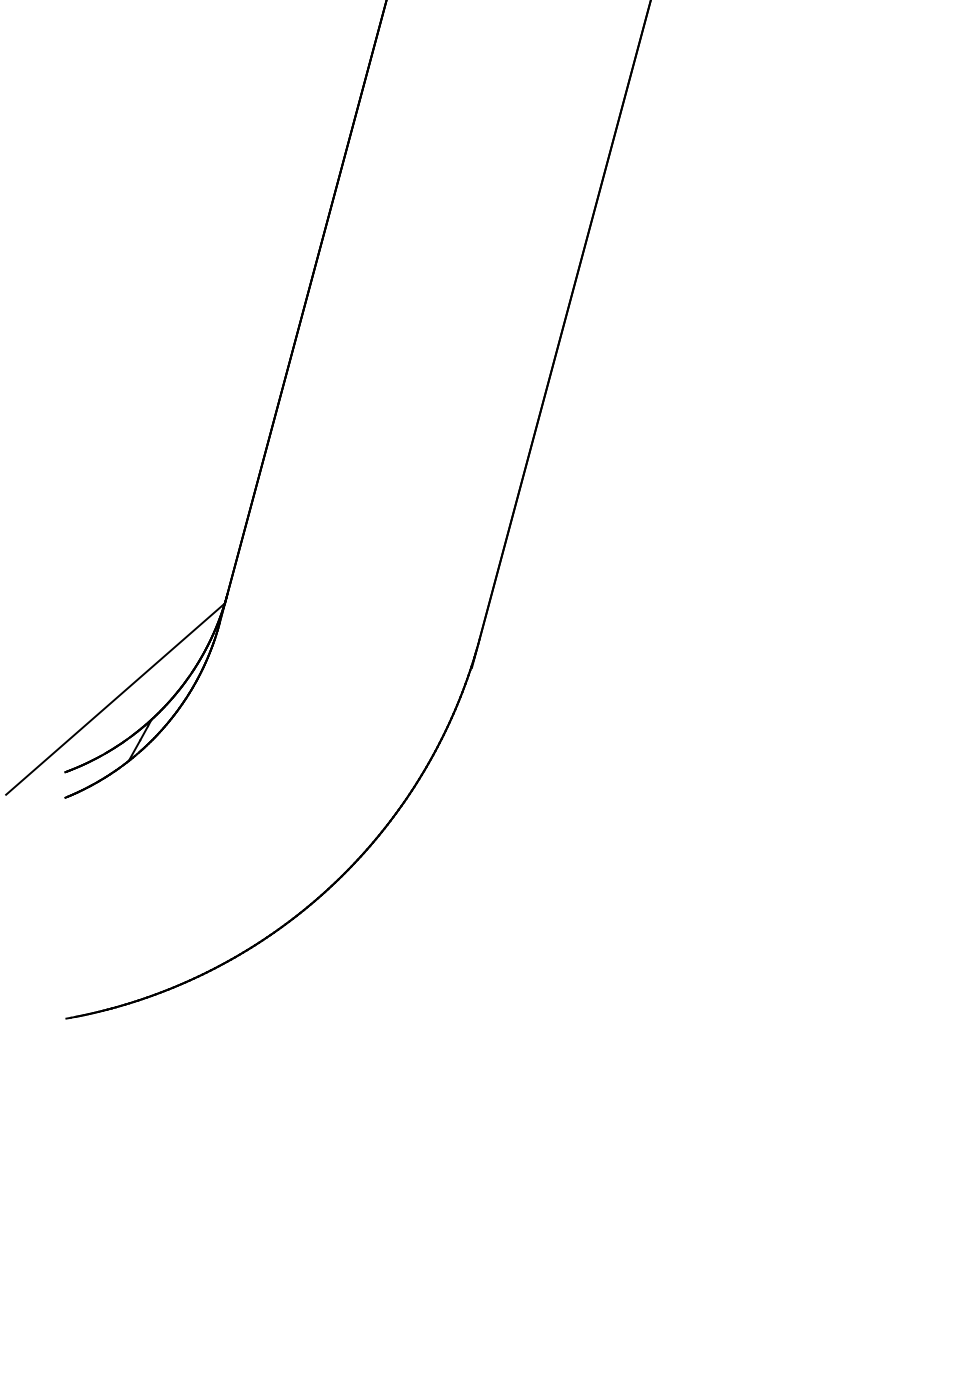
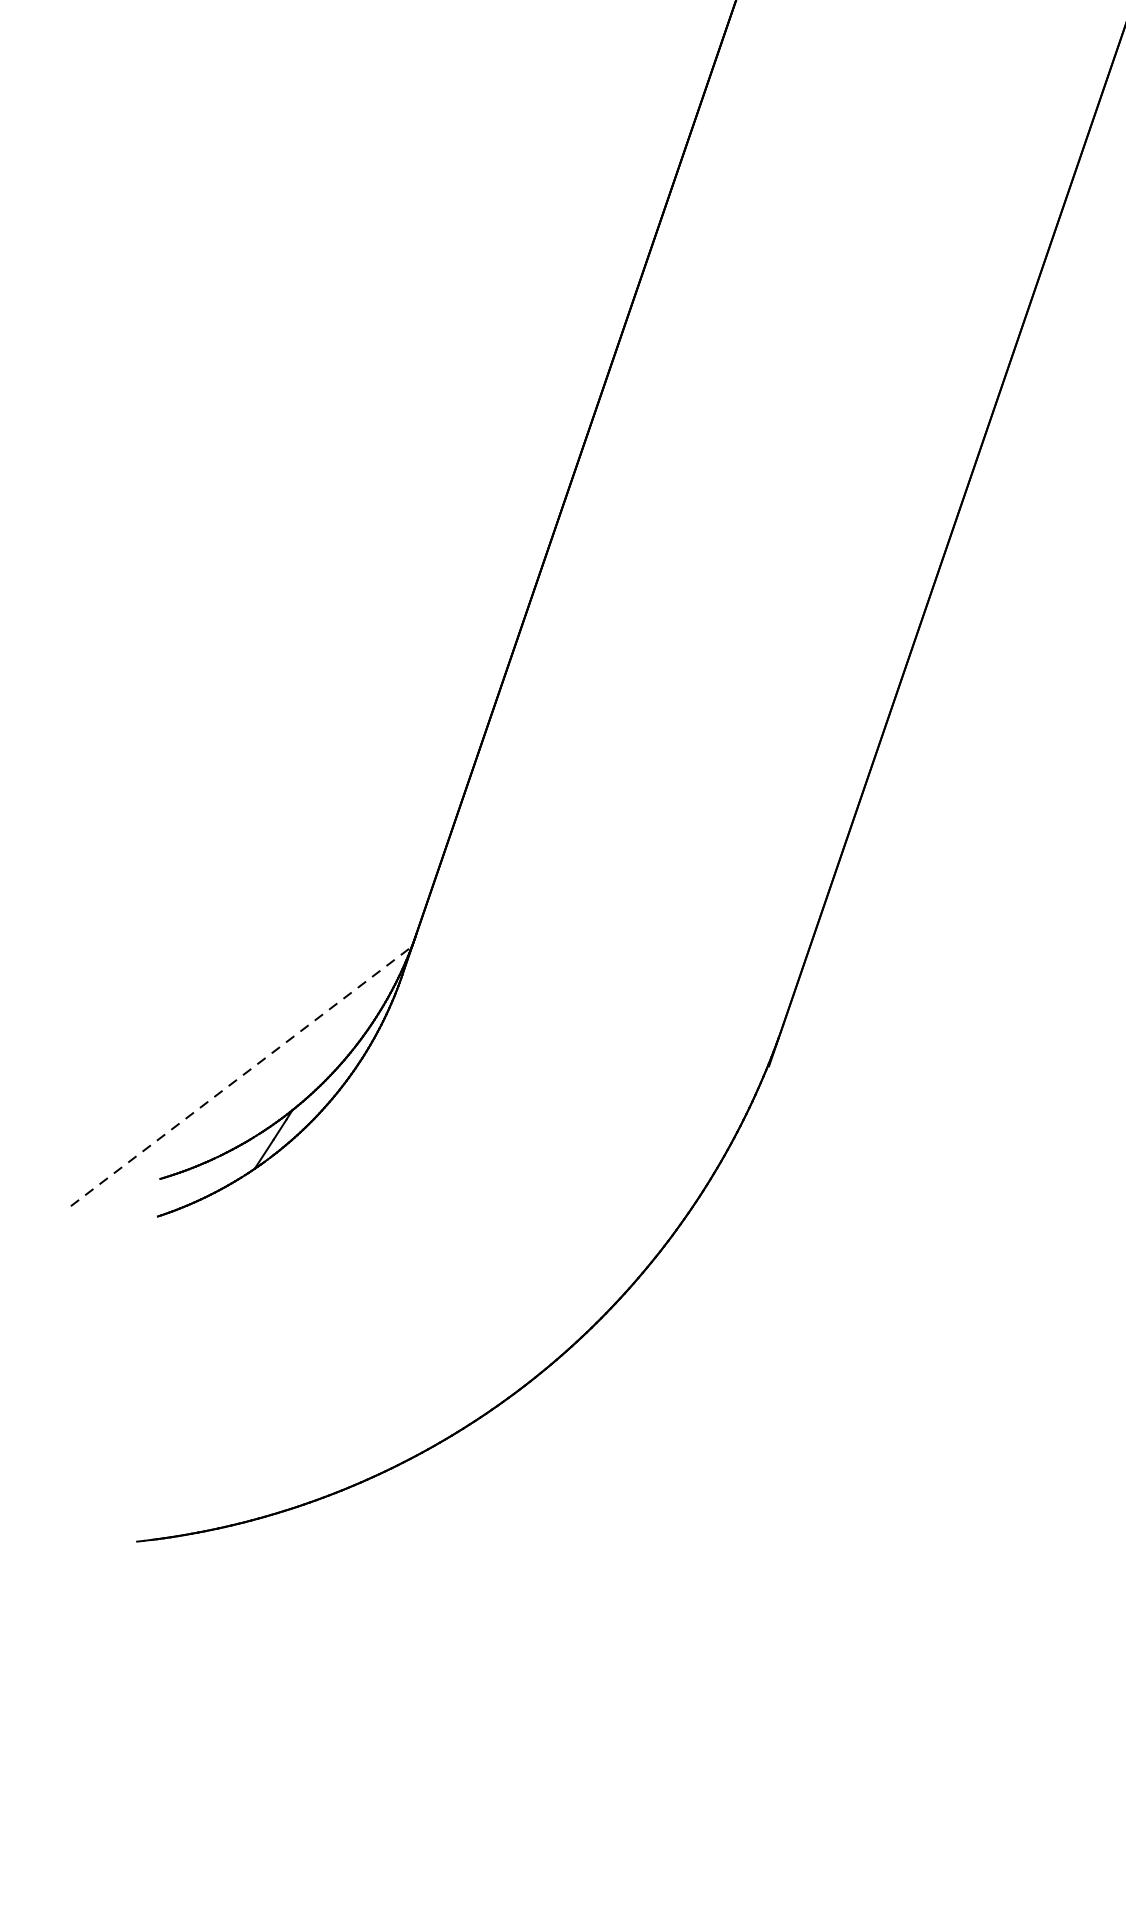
line: (115, 698) -> (241, 1075), solid -> dashed

